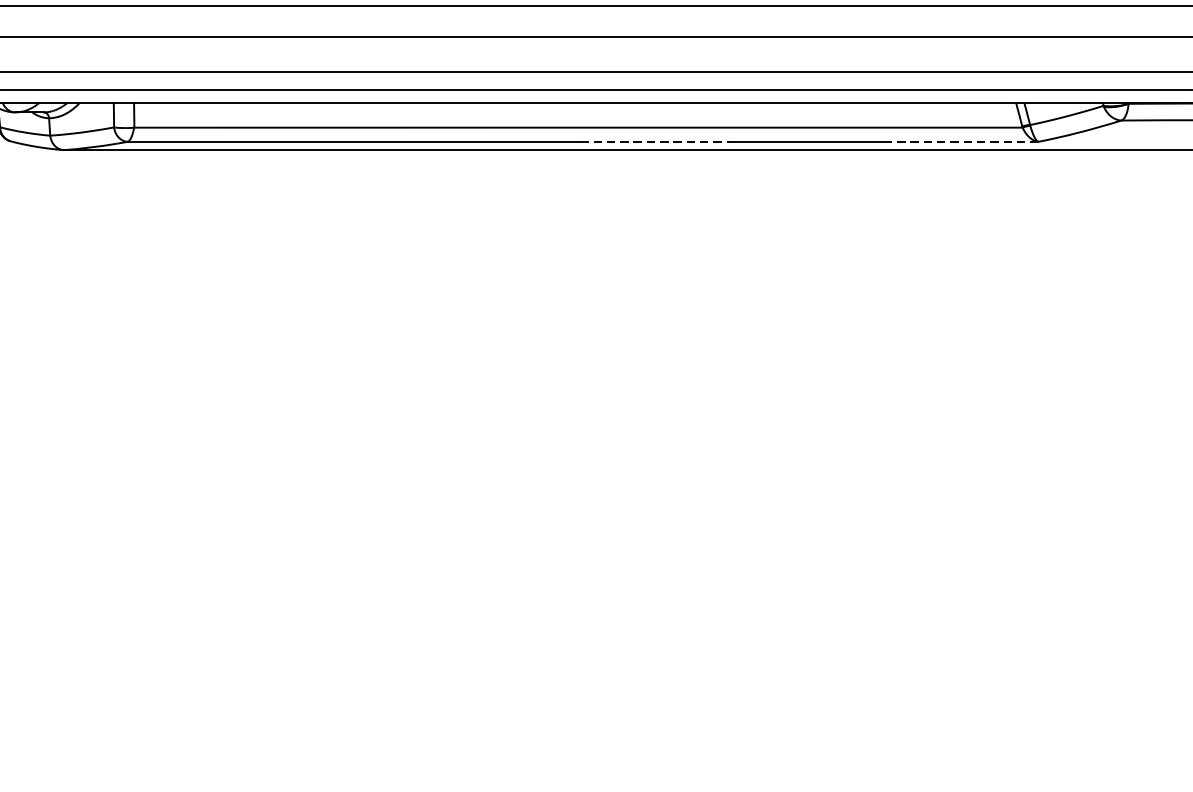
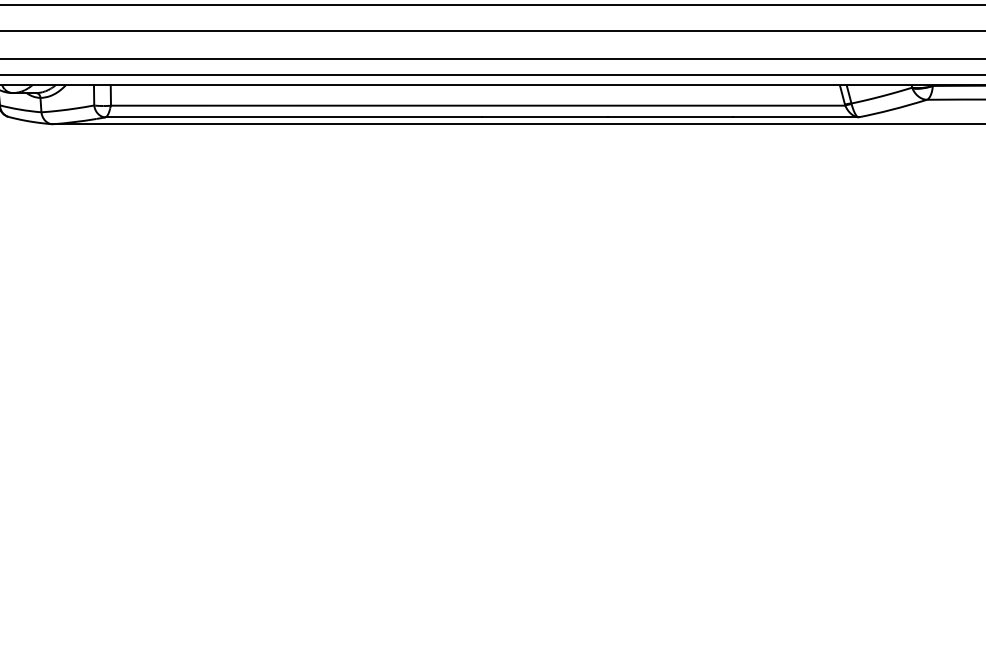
line: (658, 141) -> (544, 117), dashed -> solid
line: (962, 141) -> (795, 117), dashed -> solid

